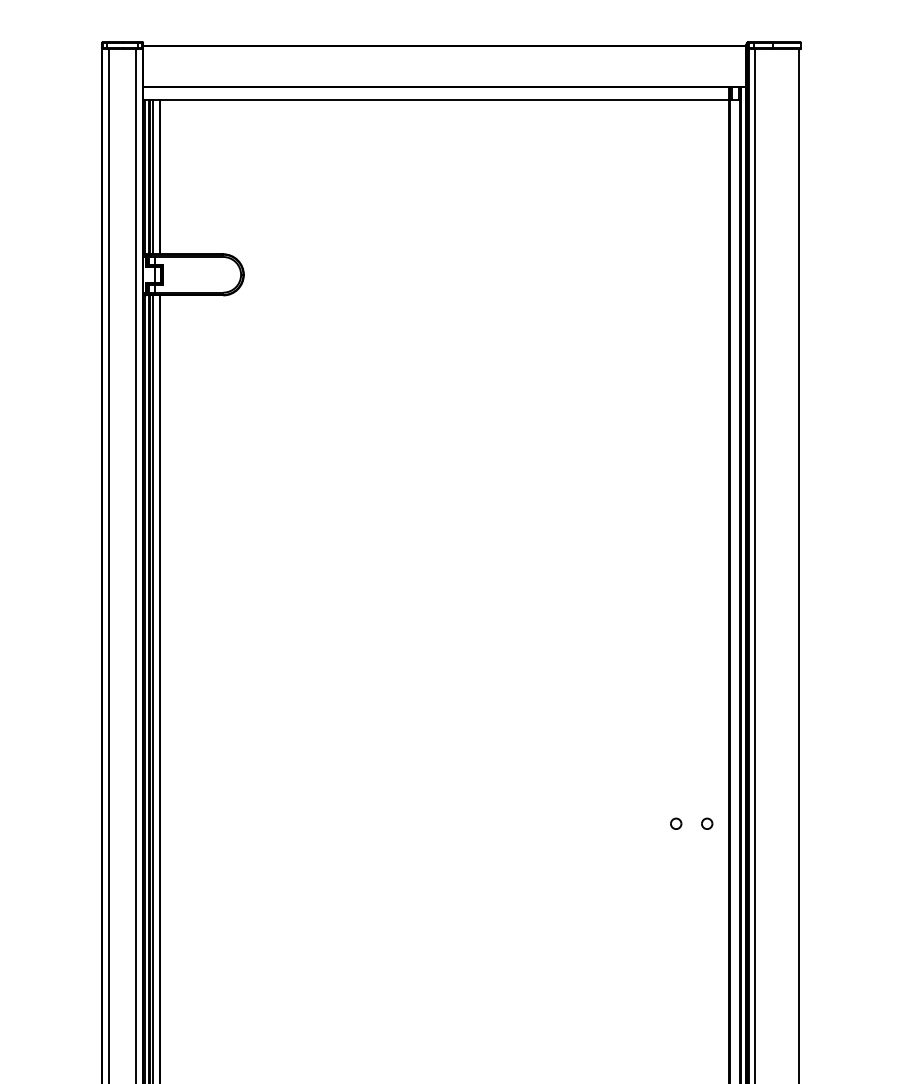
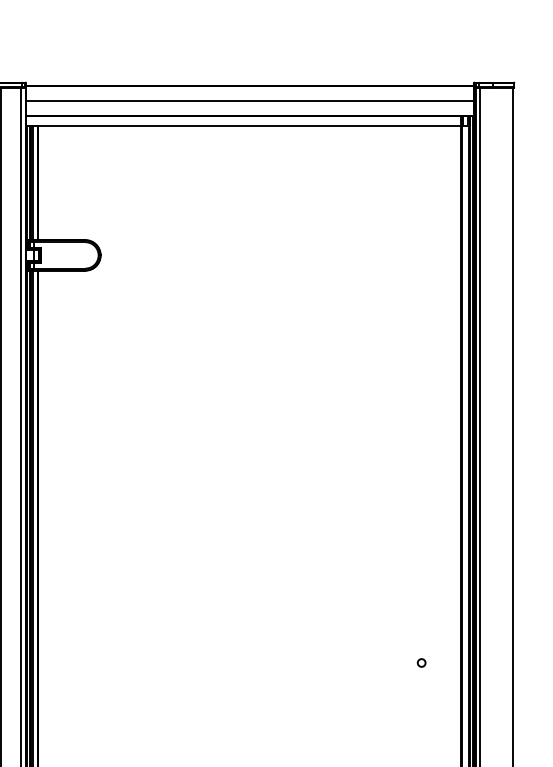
line: (444, 66) -> (249, 100), added
part: (707, 823) -> (444, 662), removed

